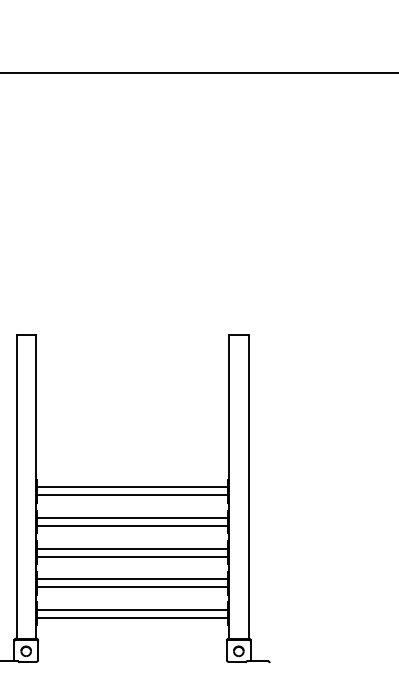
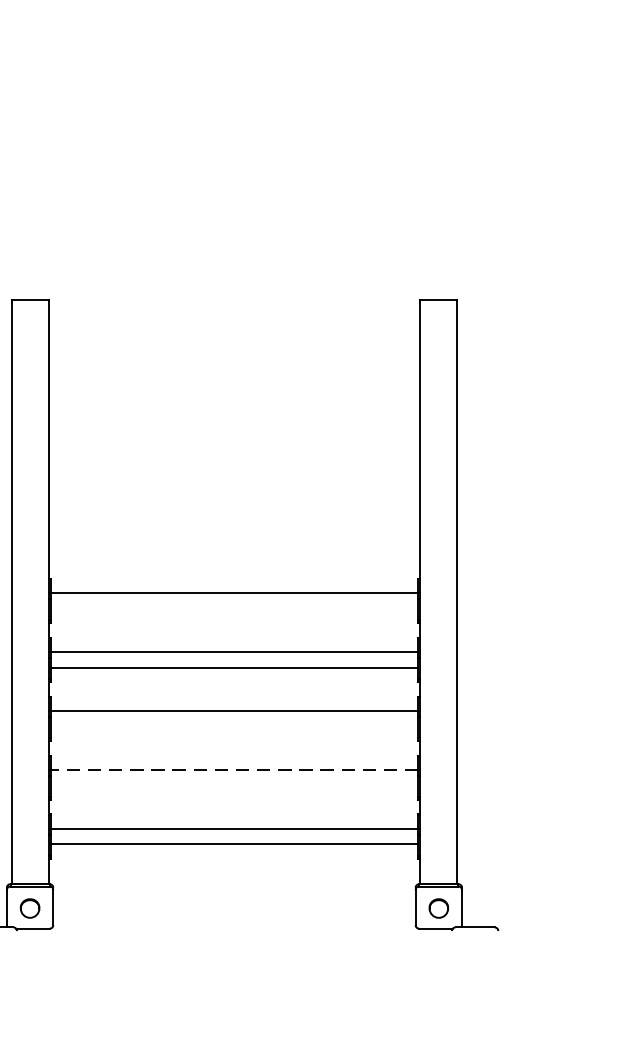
line: (132, 495) -> (234, 608), removed
line: (132, 556) -> (234, 726), removed
line: (132, 579) -> (234, 770), solid -> dashed
line: (132, 587) -> (234, 785), removed

